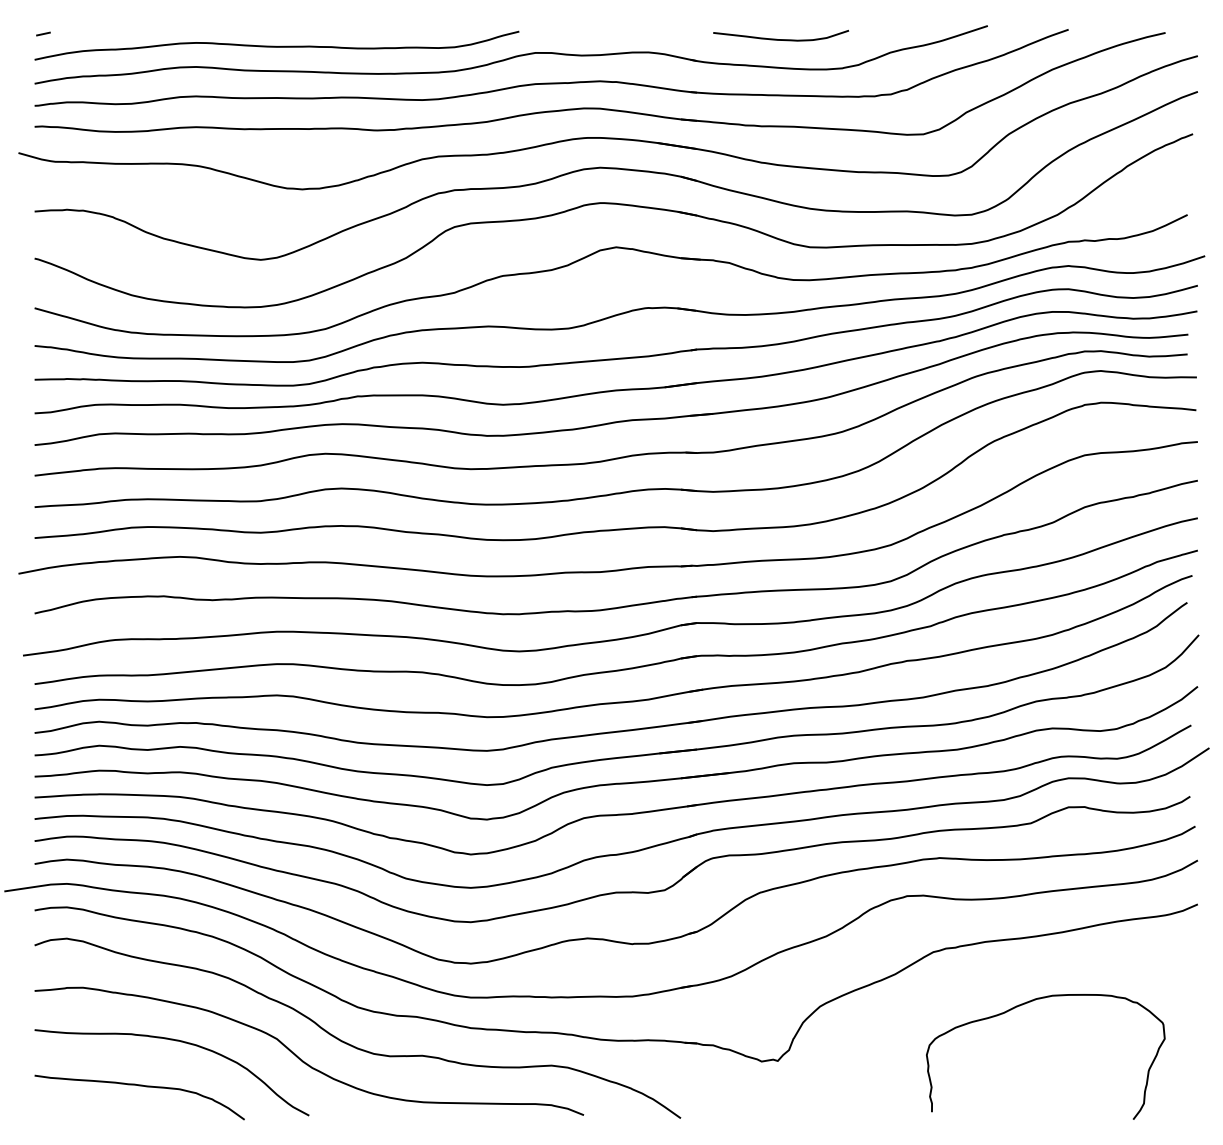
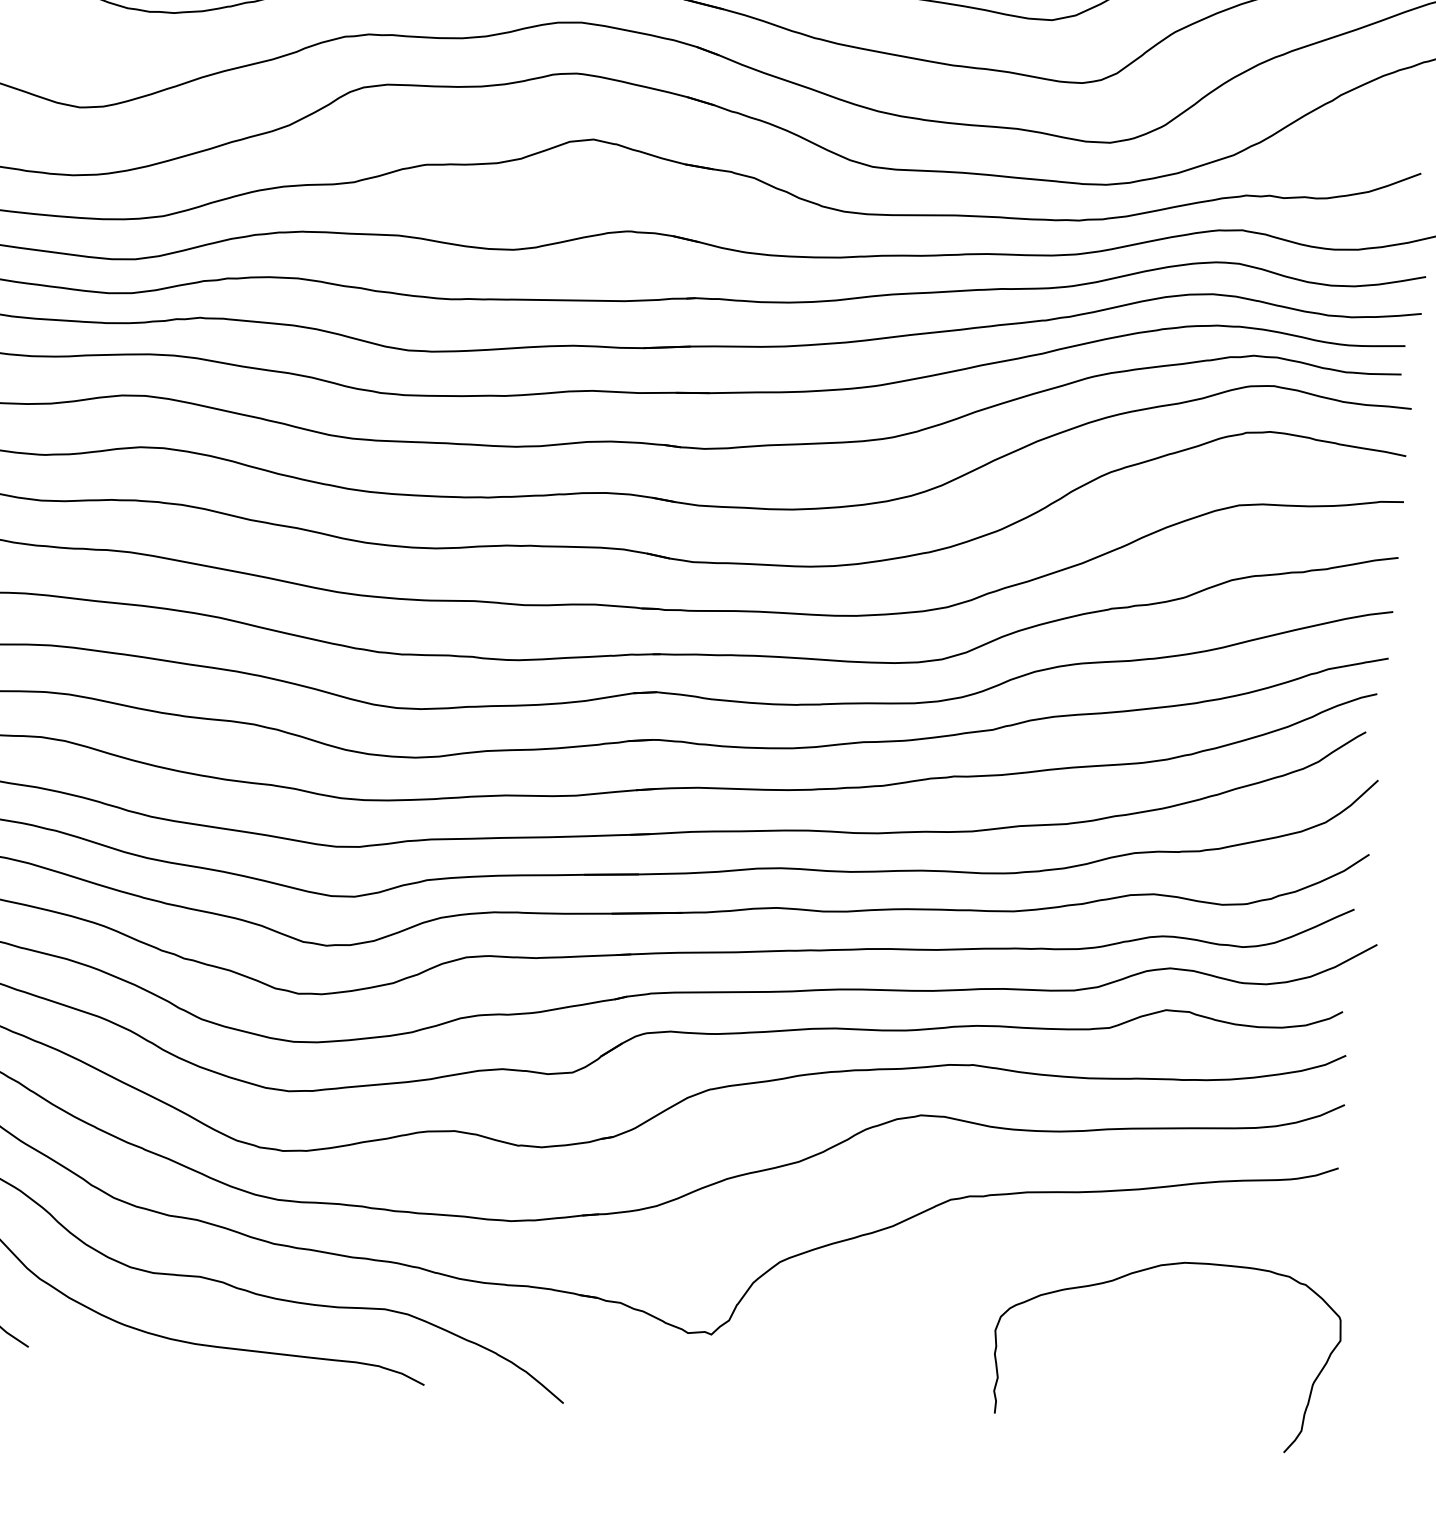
curve: (1025, 1004) -> (1144, 1271), moved

